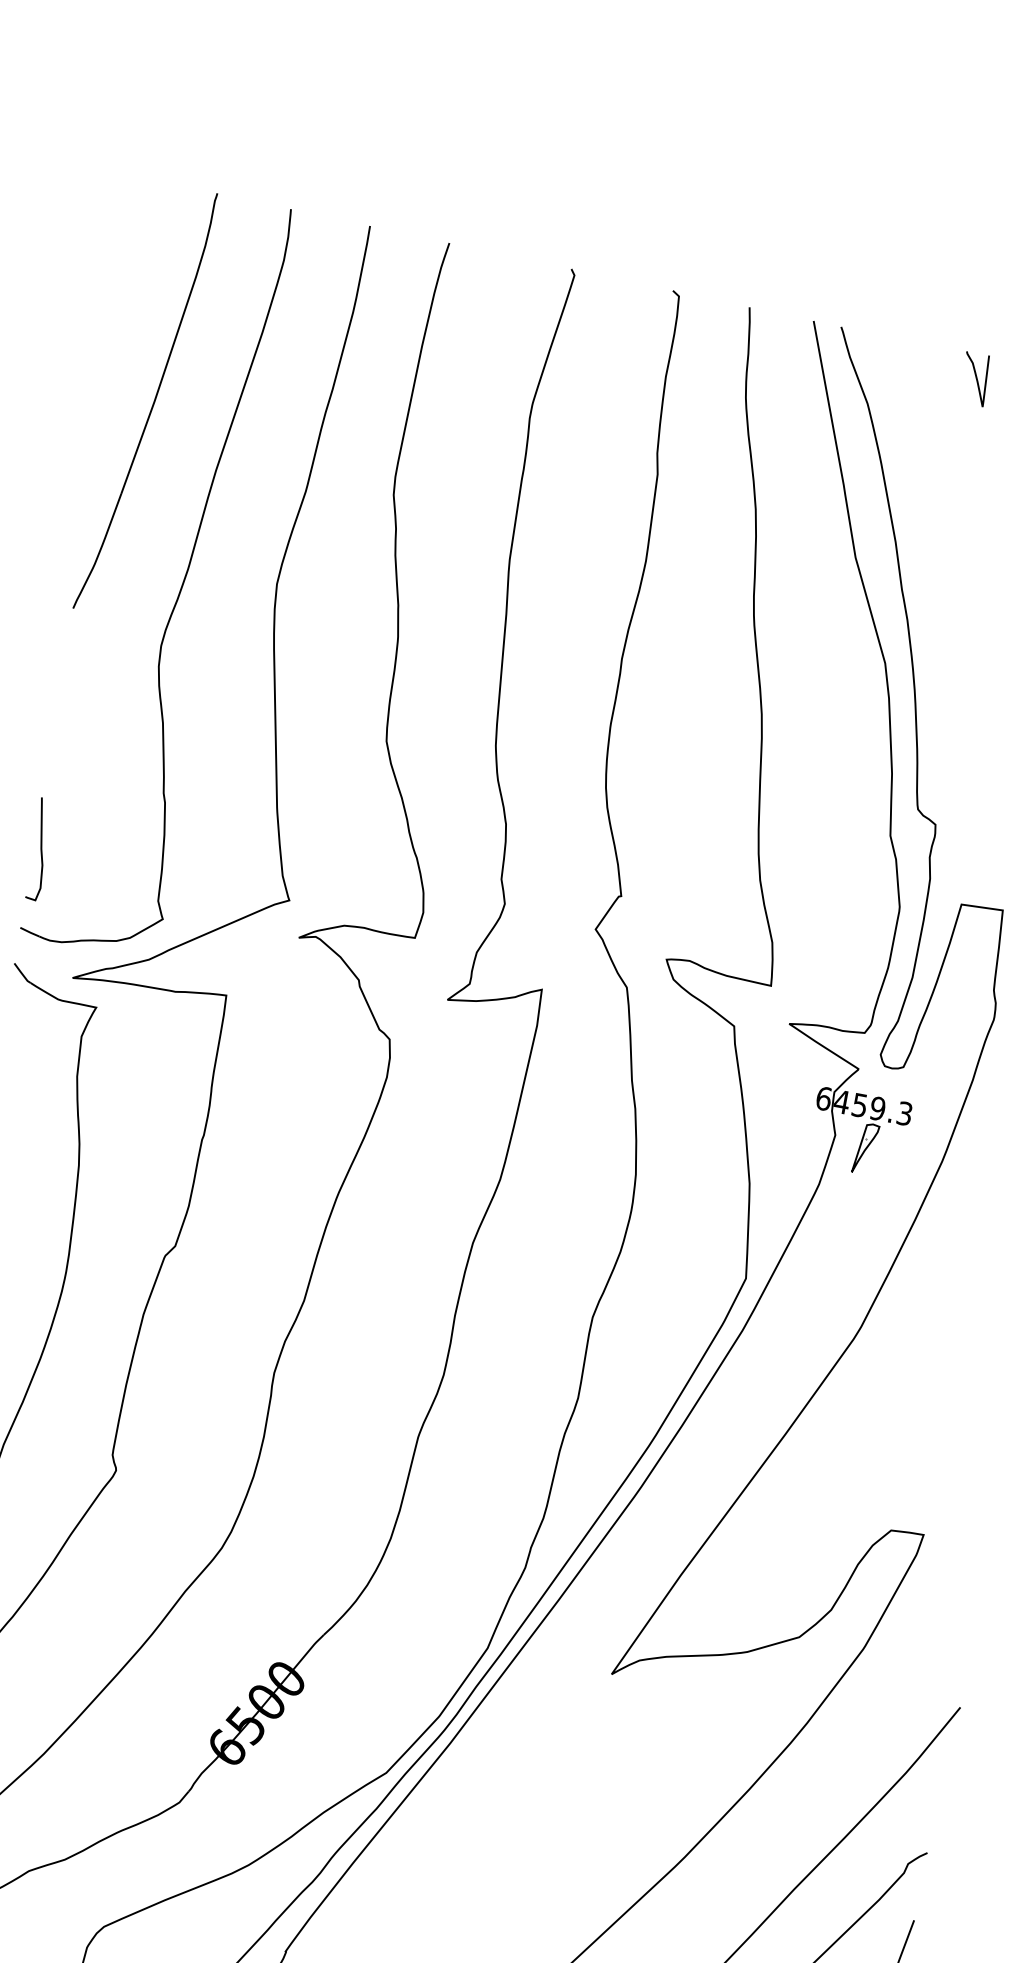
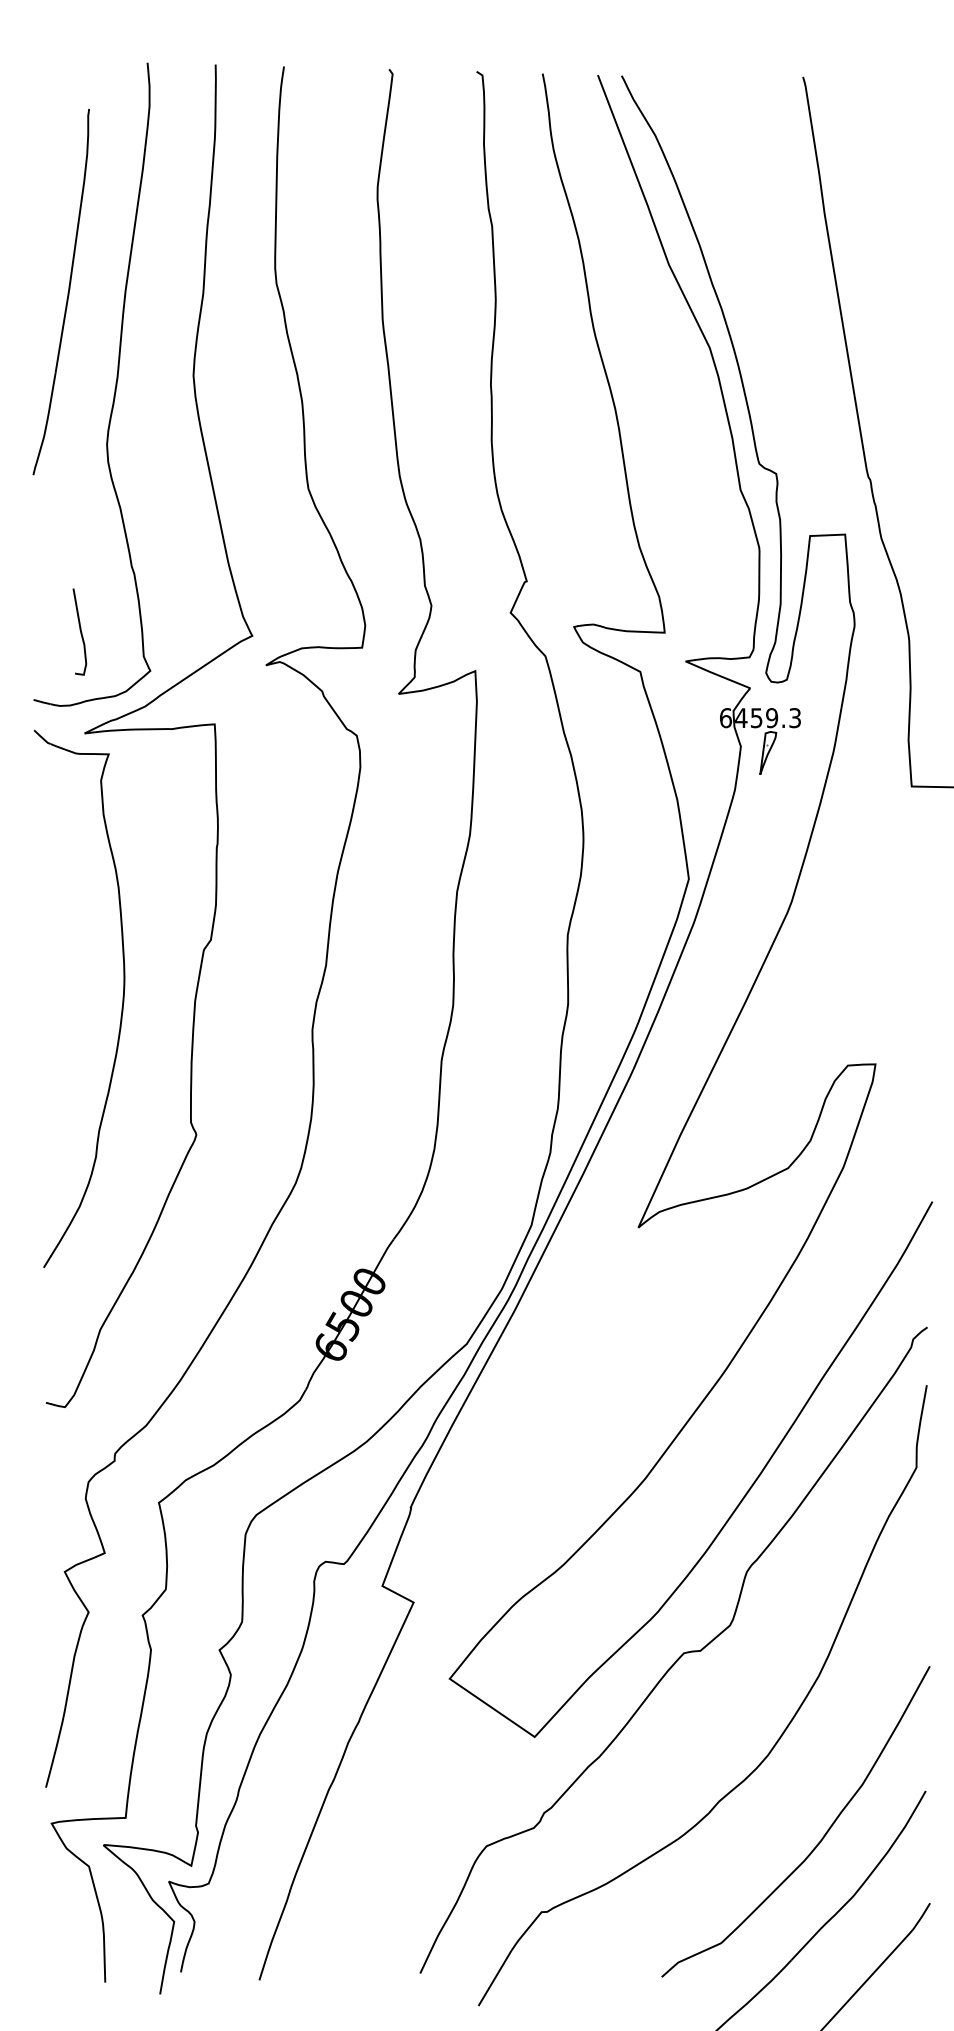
curve: (975, 377) -> (740, 97), removed
part: (152, 402) -> (67, 292), moved
curve: (39, 847) -> (79, 630), moved

